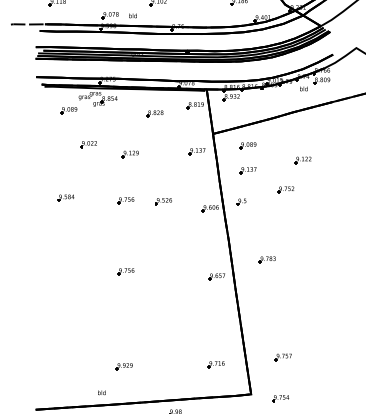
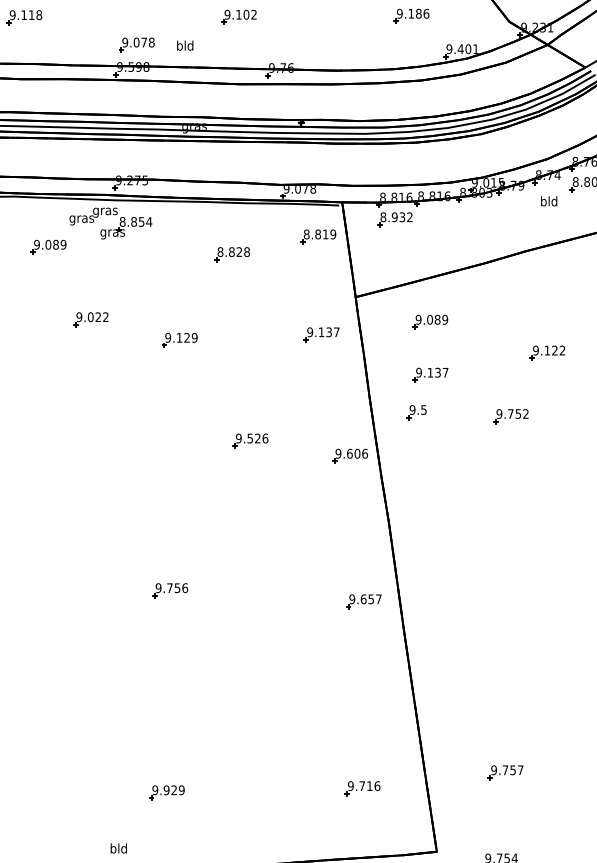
part: (65, 197) -> (41, 432), removed
part: (125, 200) -> (169, 438), removed
part: (241, 201) -> (416, 411), moved
part: (266, 259) -> (469, 564), removed

